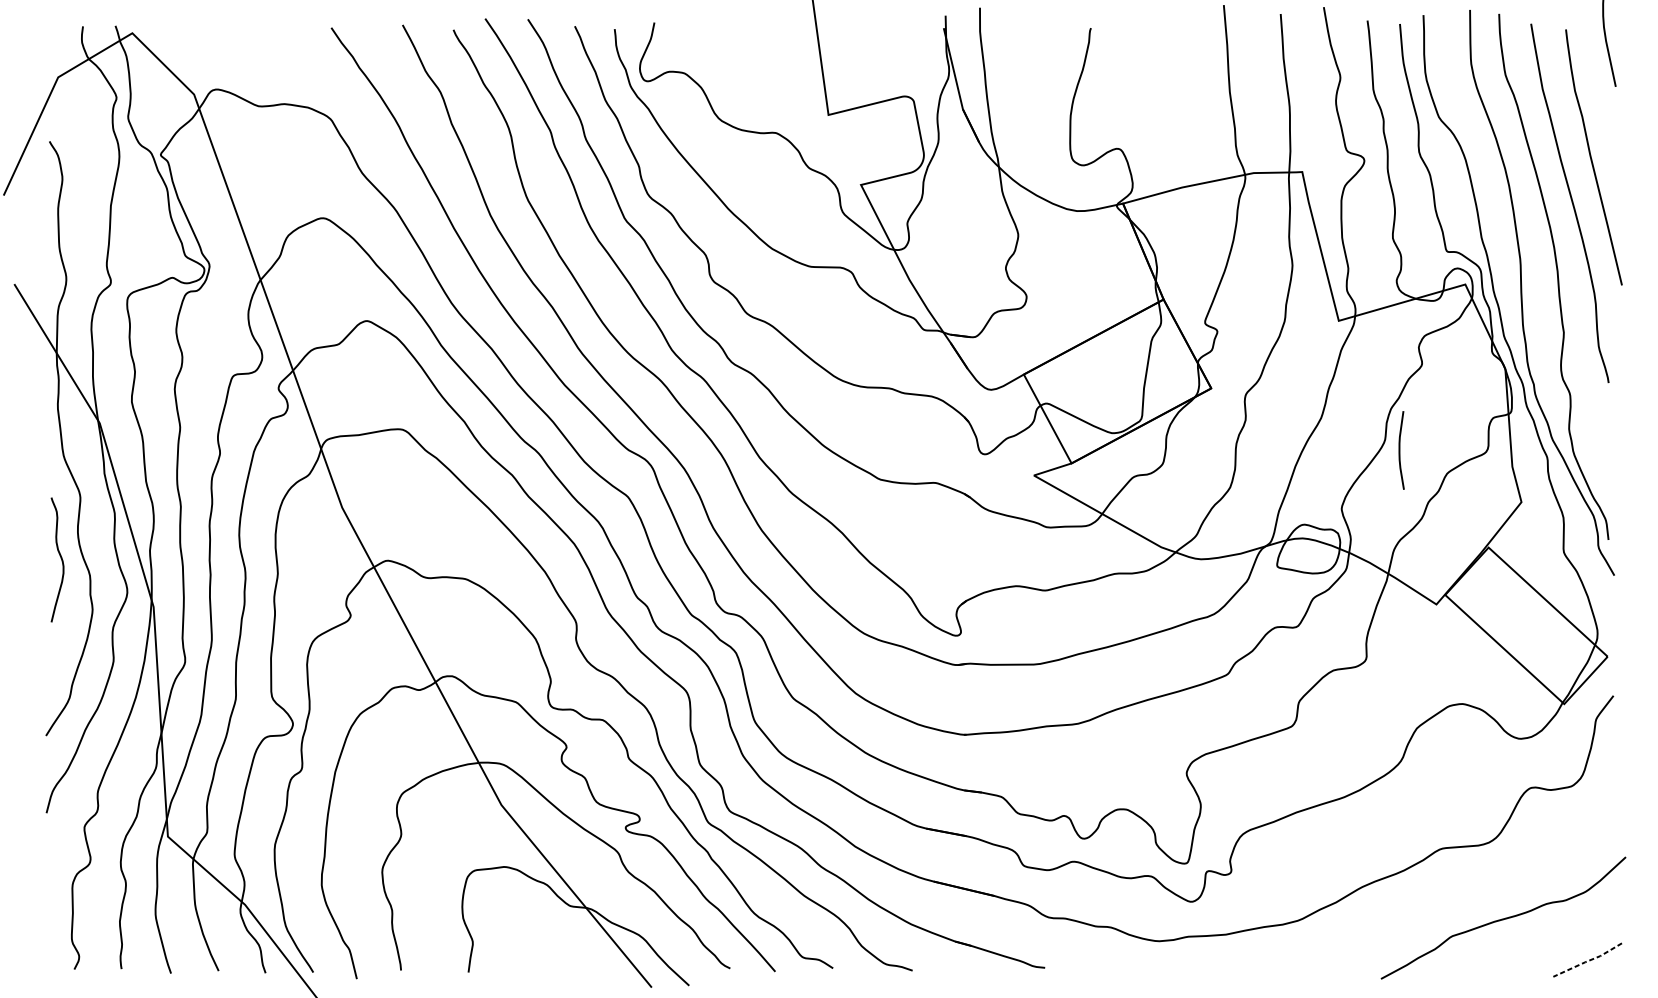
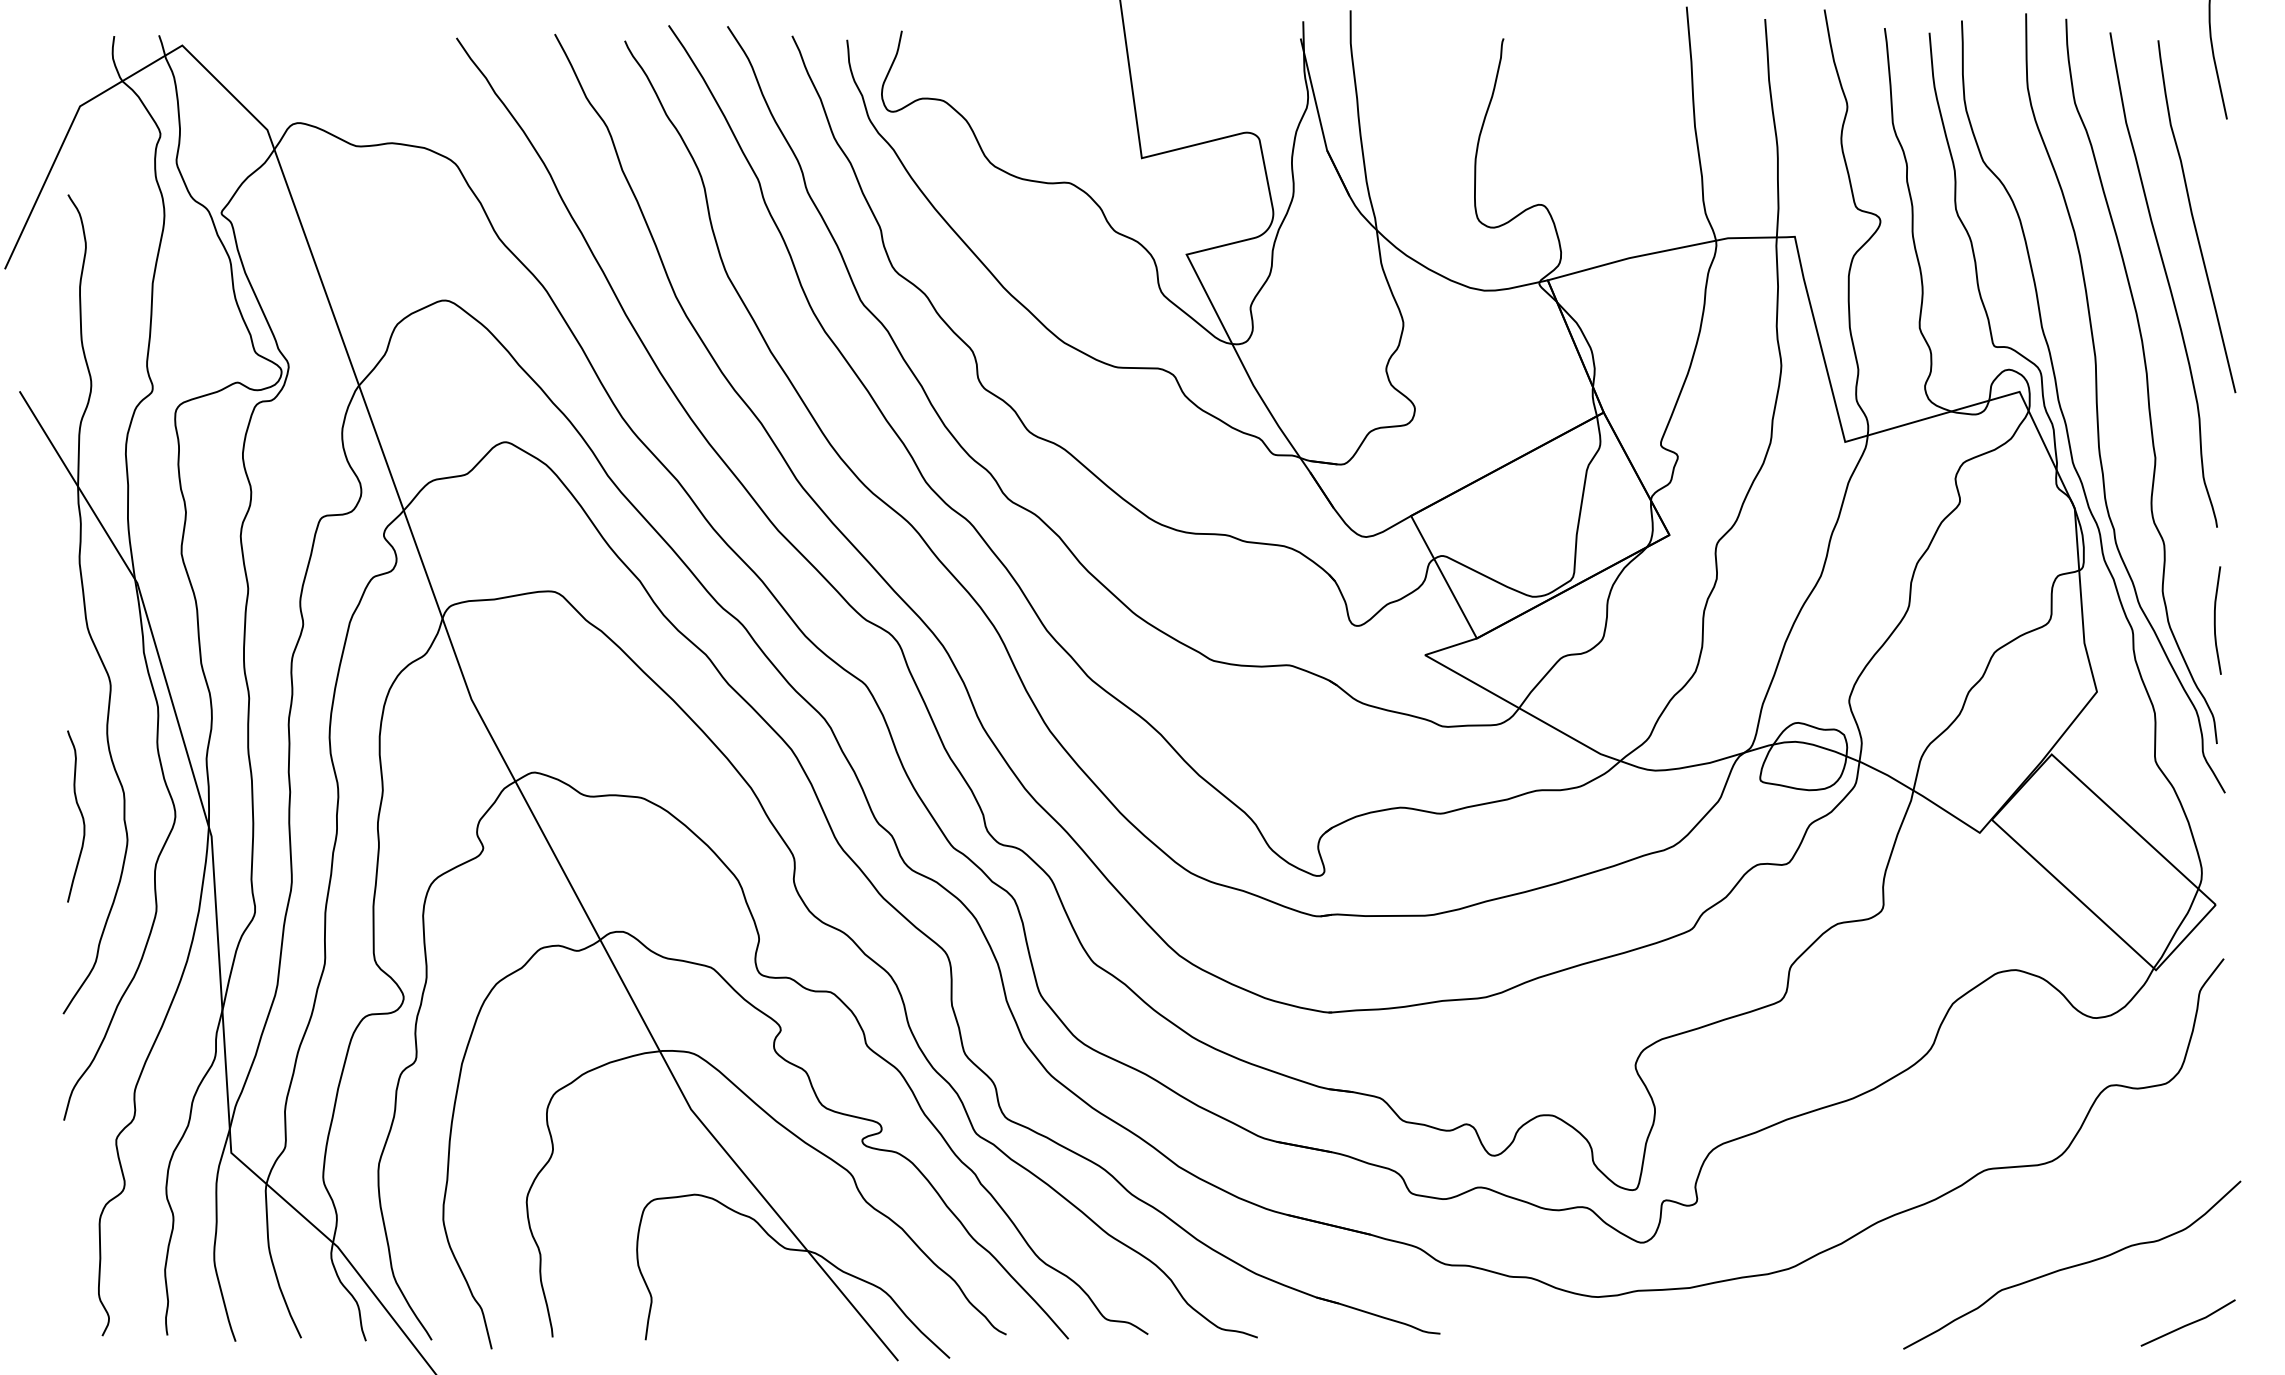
curve: (1399, 450) -> (2215, 620), moved
curve: (60, 558) -> (80, 814), moved
line: (1587, 961) -> (2188, 1324), dashed -> solid

